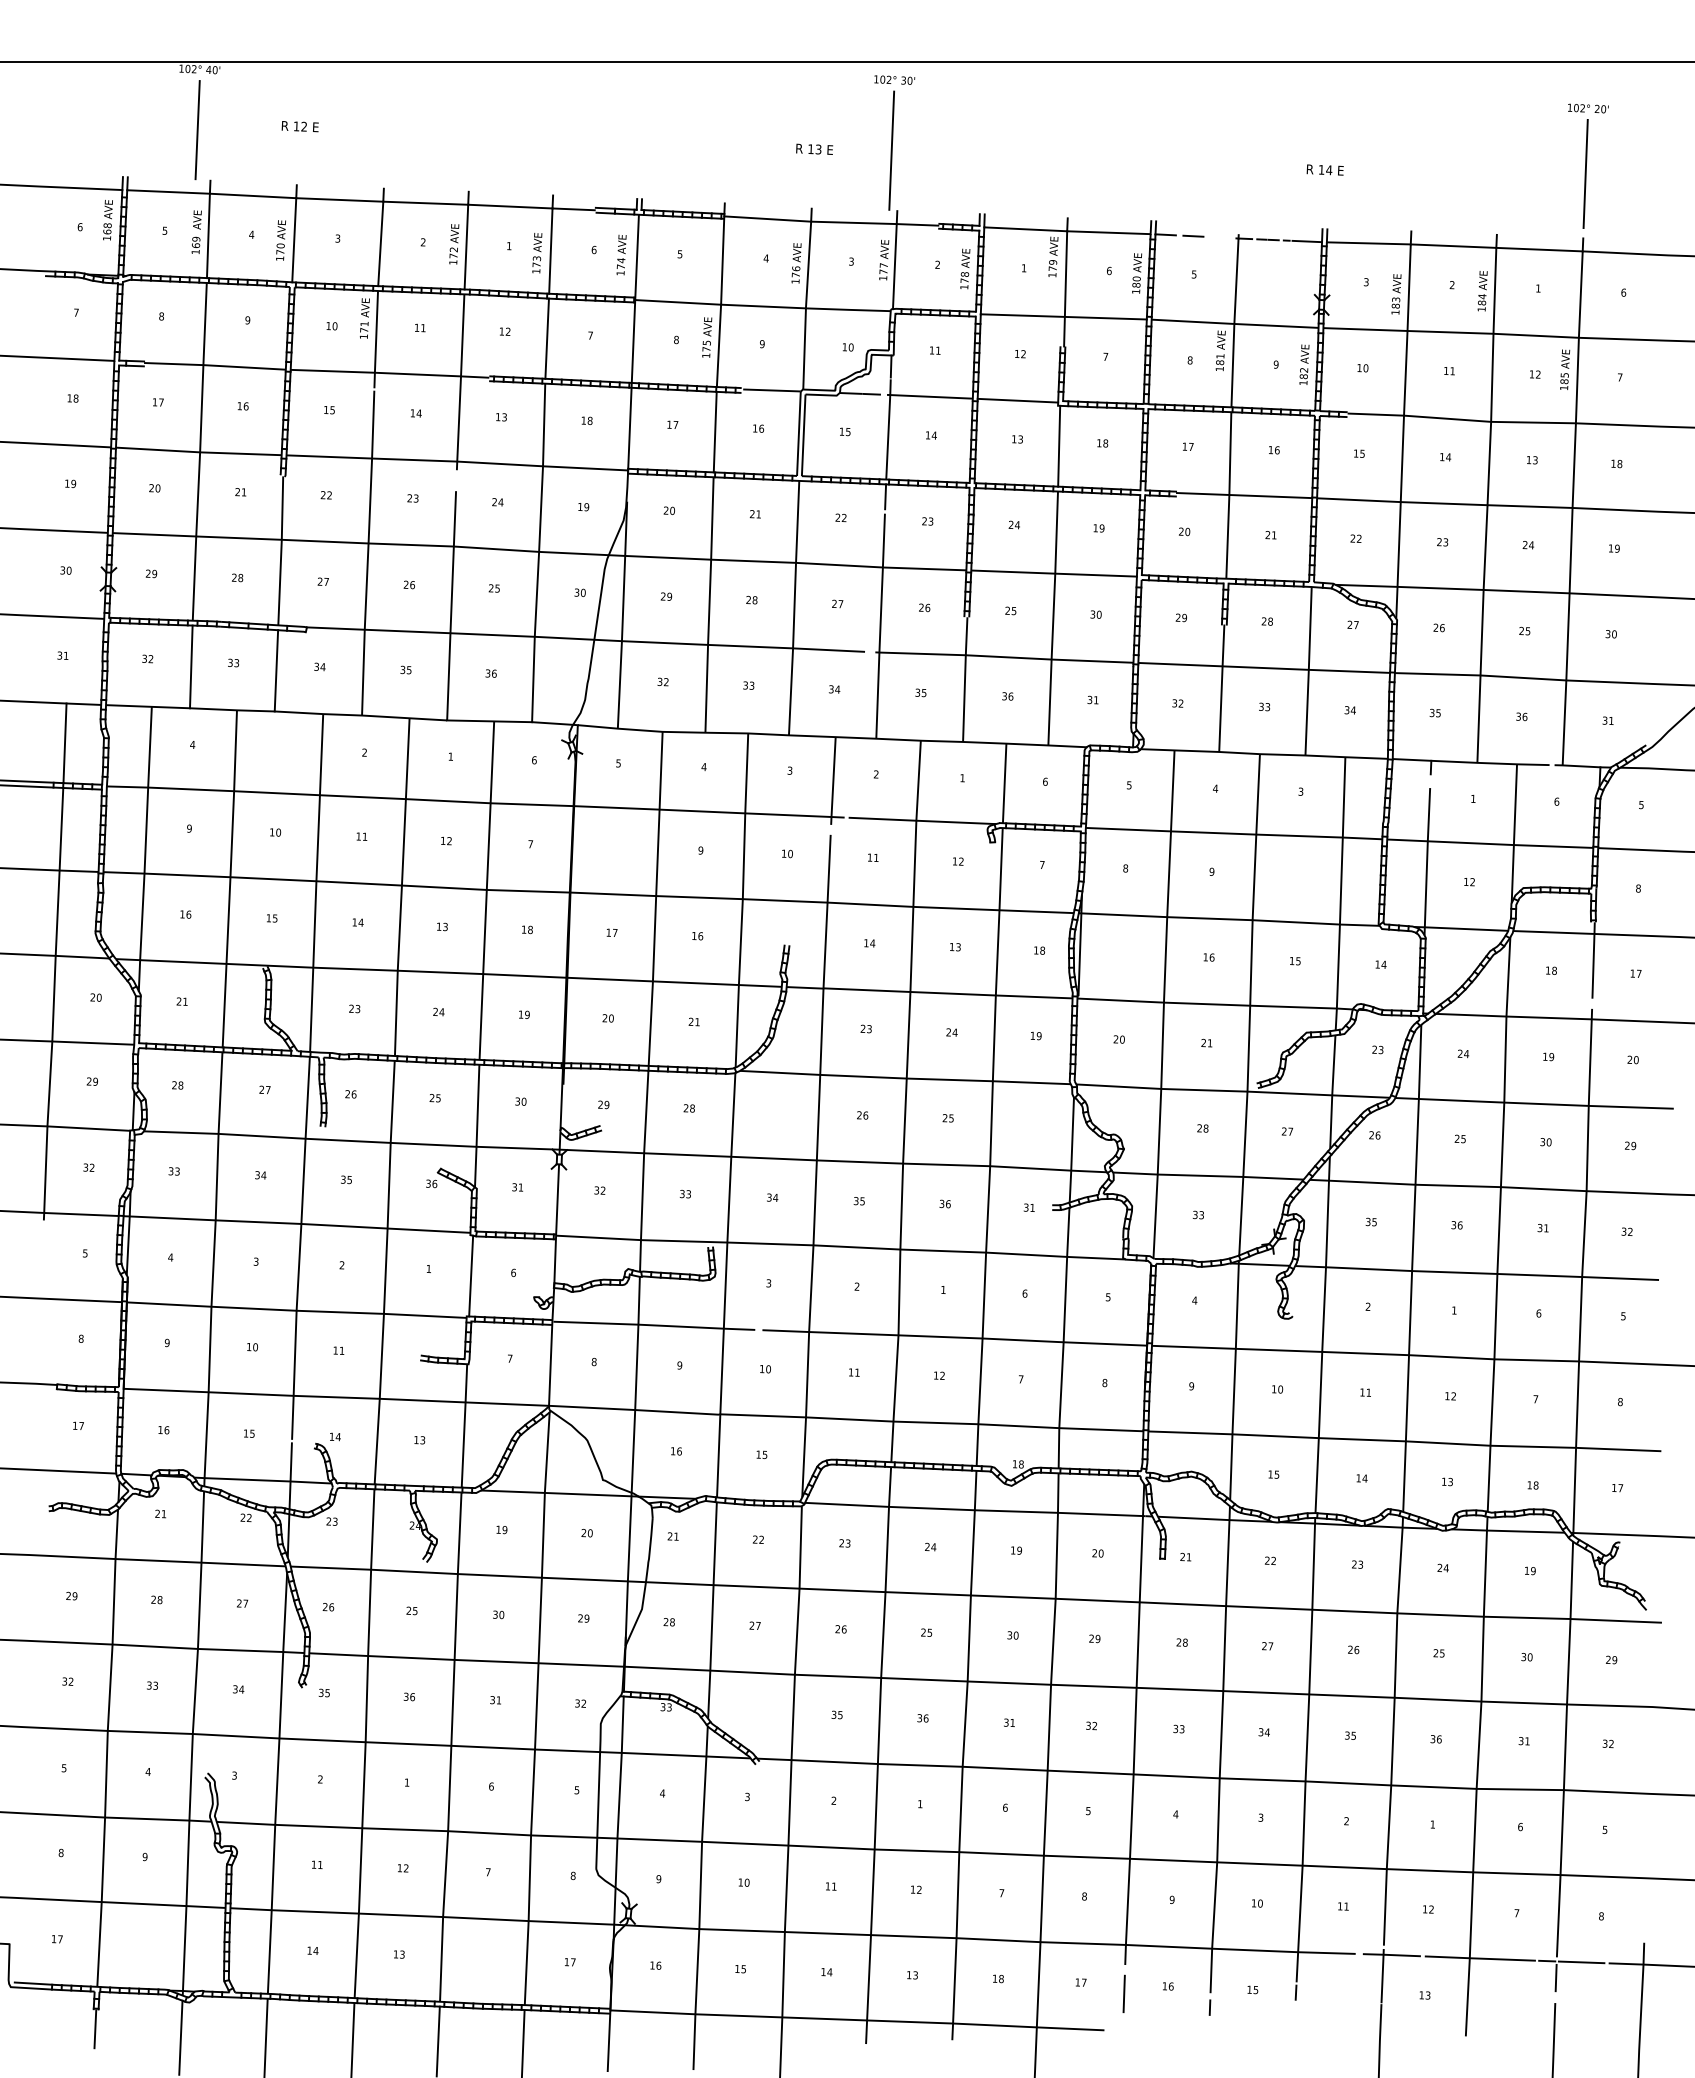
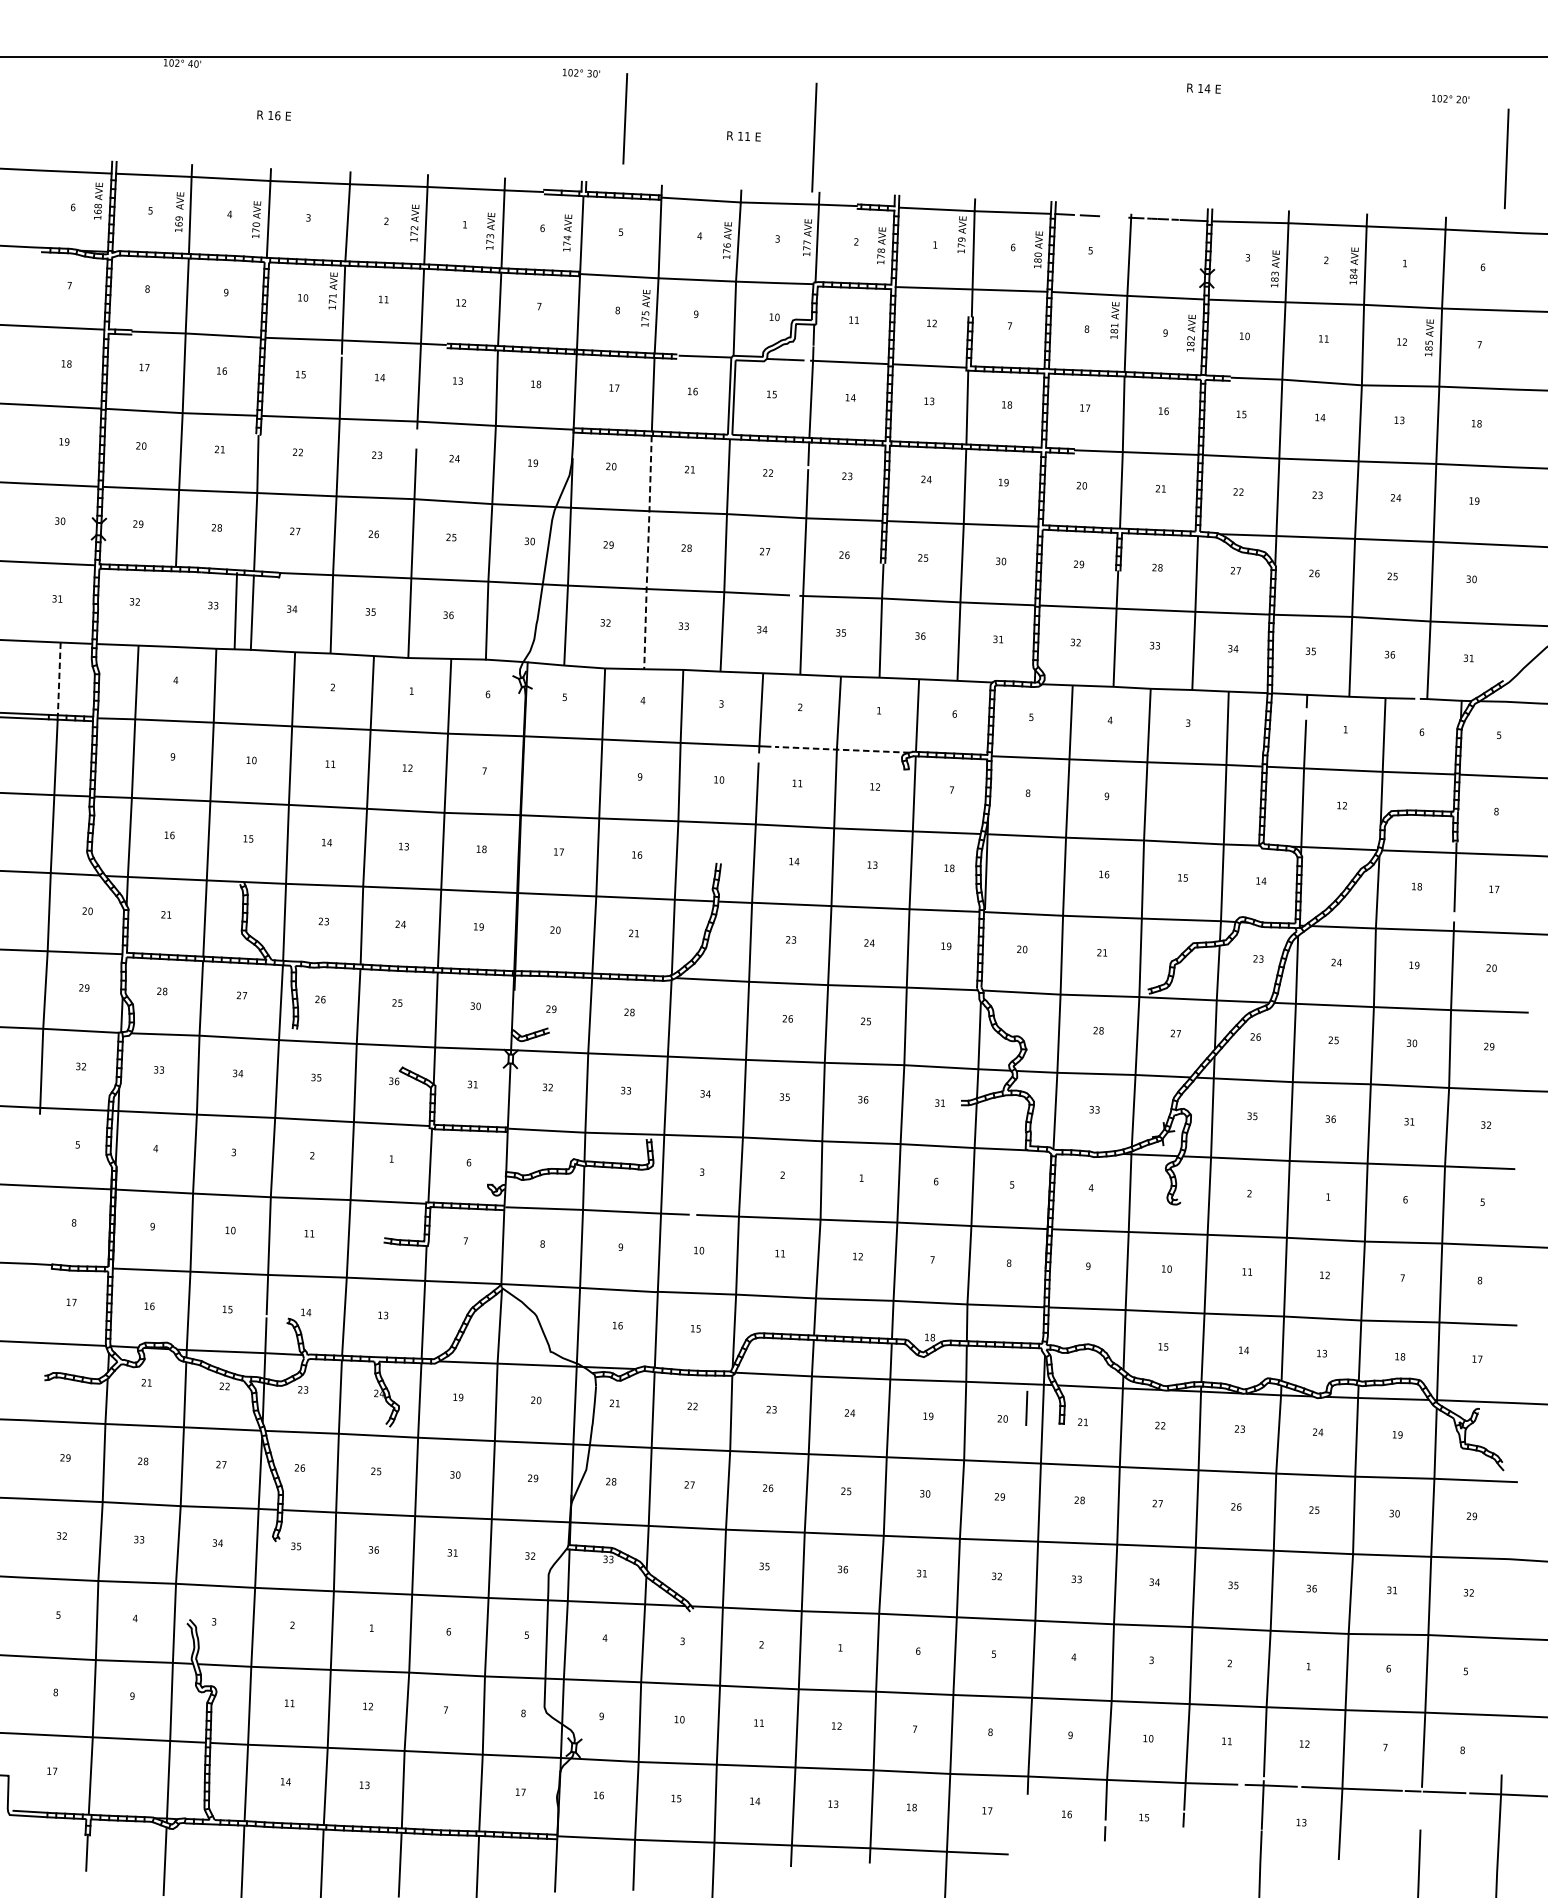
text: (894, 79) -> (581, 72), moved
text: (304, 126) -> (278, 115), 12 -> 16
line: (197, 130) -> (625, 119), moved
text: (818, 149) -> (747, 136), 13 -> 11
text: (1324, 169) -> (1203, 88), moved
line: (1585, 173) -> (1506, 158), moved
line: (709, 605) -> (647, 553), solid -> dashed
line: (191, 666) -> (236, 610), moved
line: (65, 743) -> (59, 679), solid -> dashed
line: (921, 820) -> (841, 749), solid -> dashed
line: (1555, 1977) -> (1420, 1806), removed
line: (1123, 1993) -> (1026, 1407), moved

